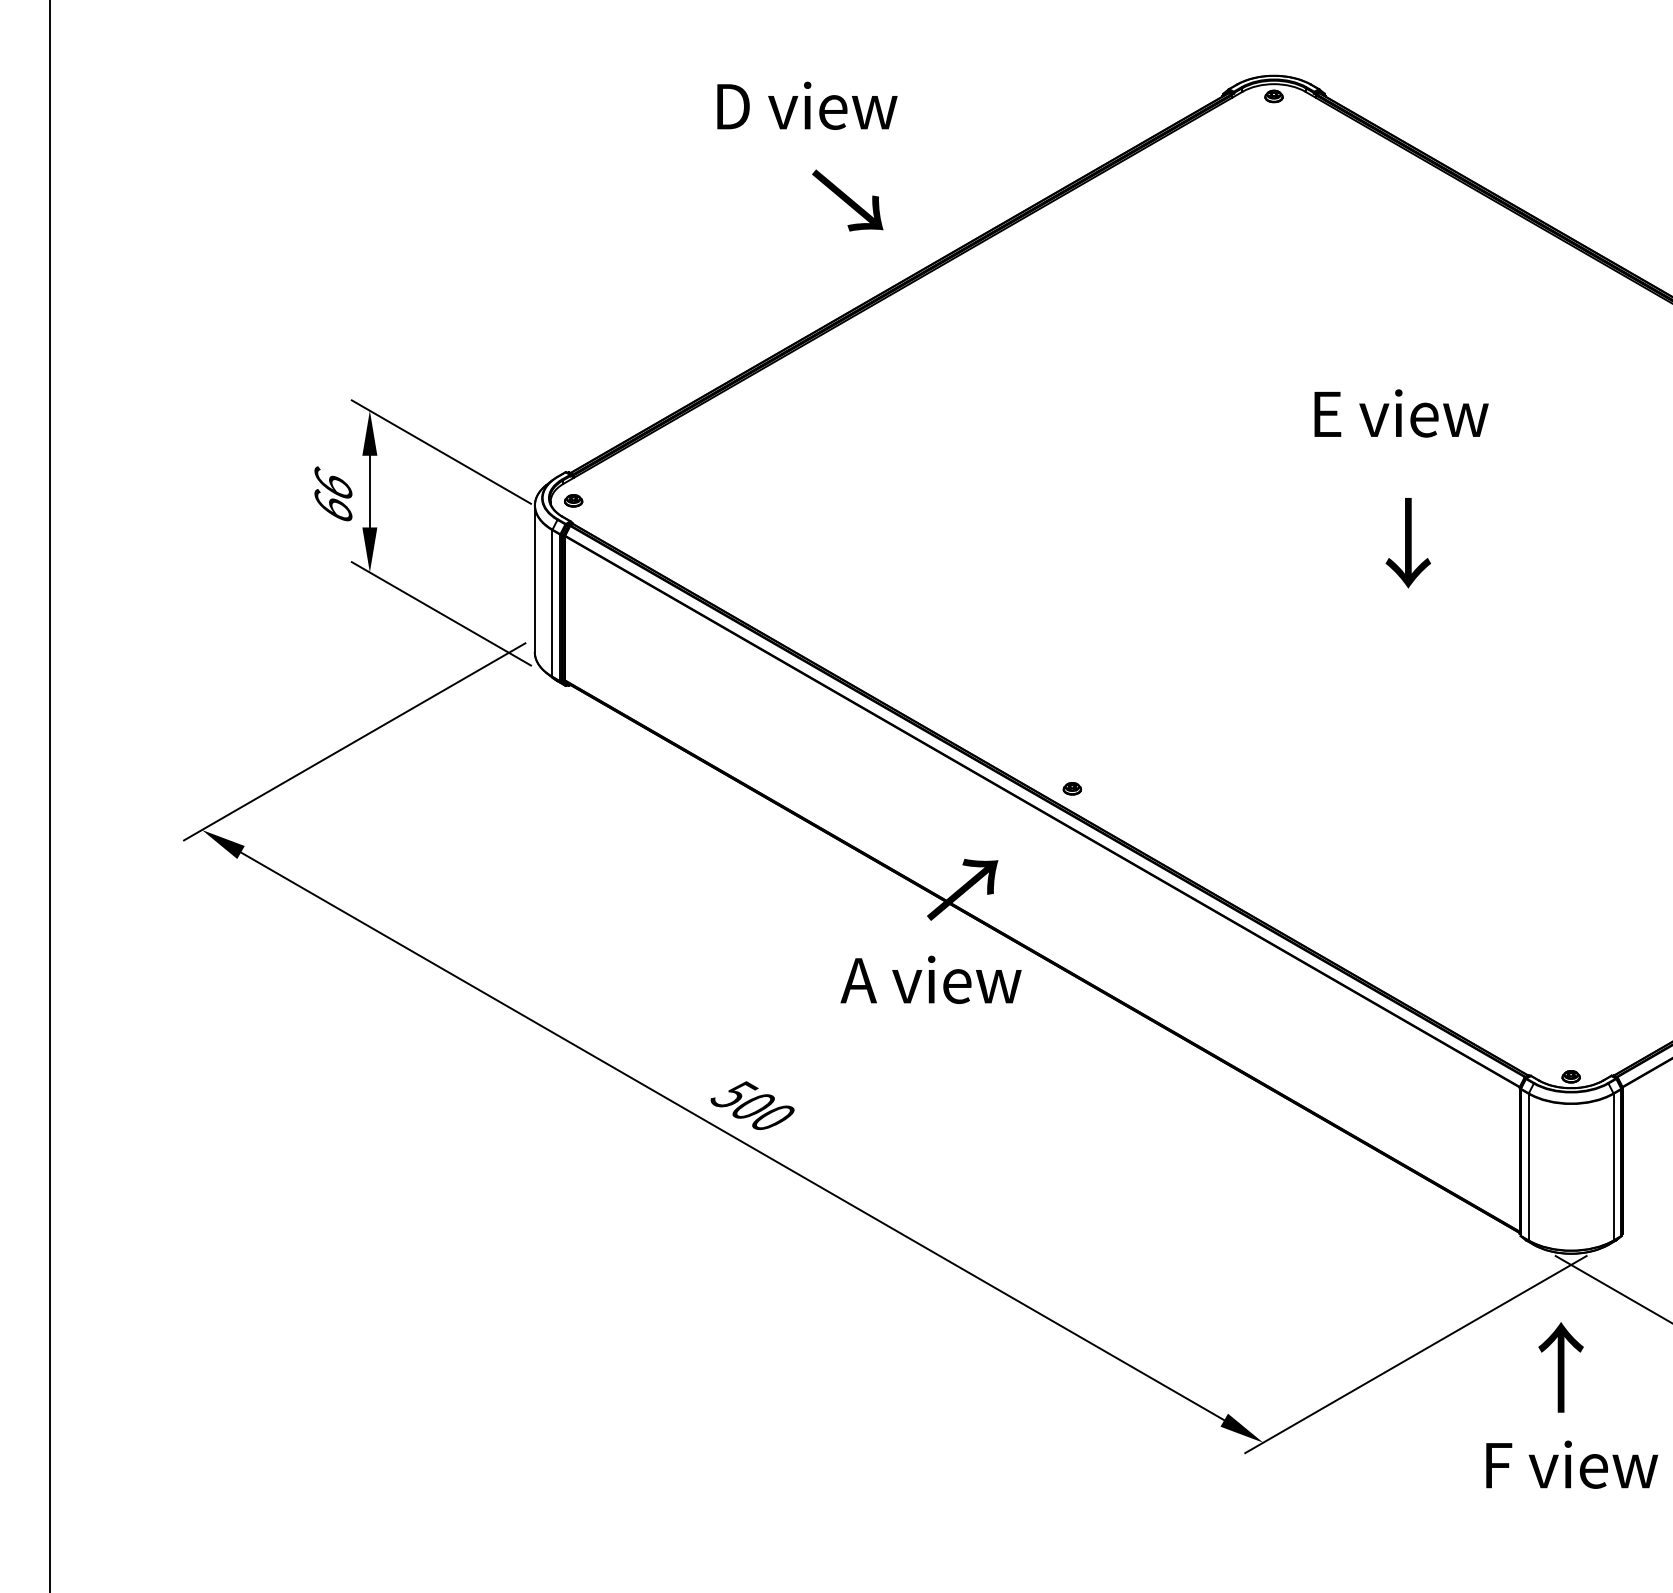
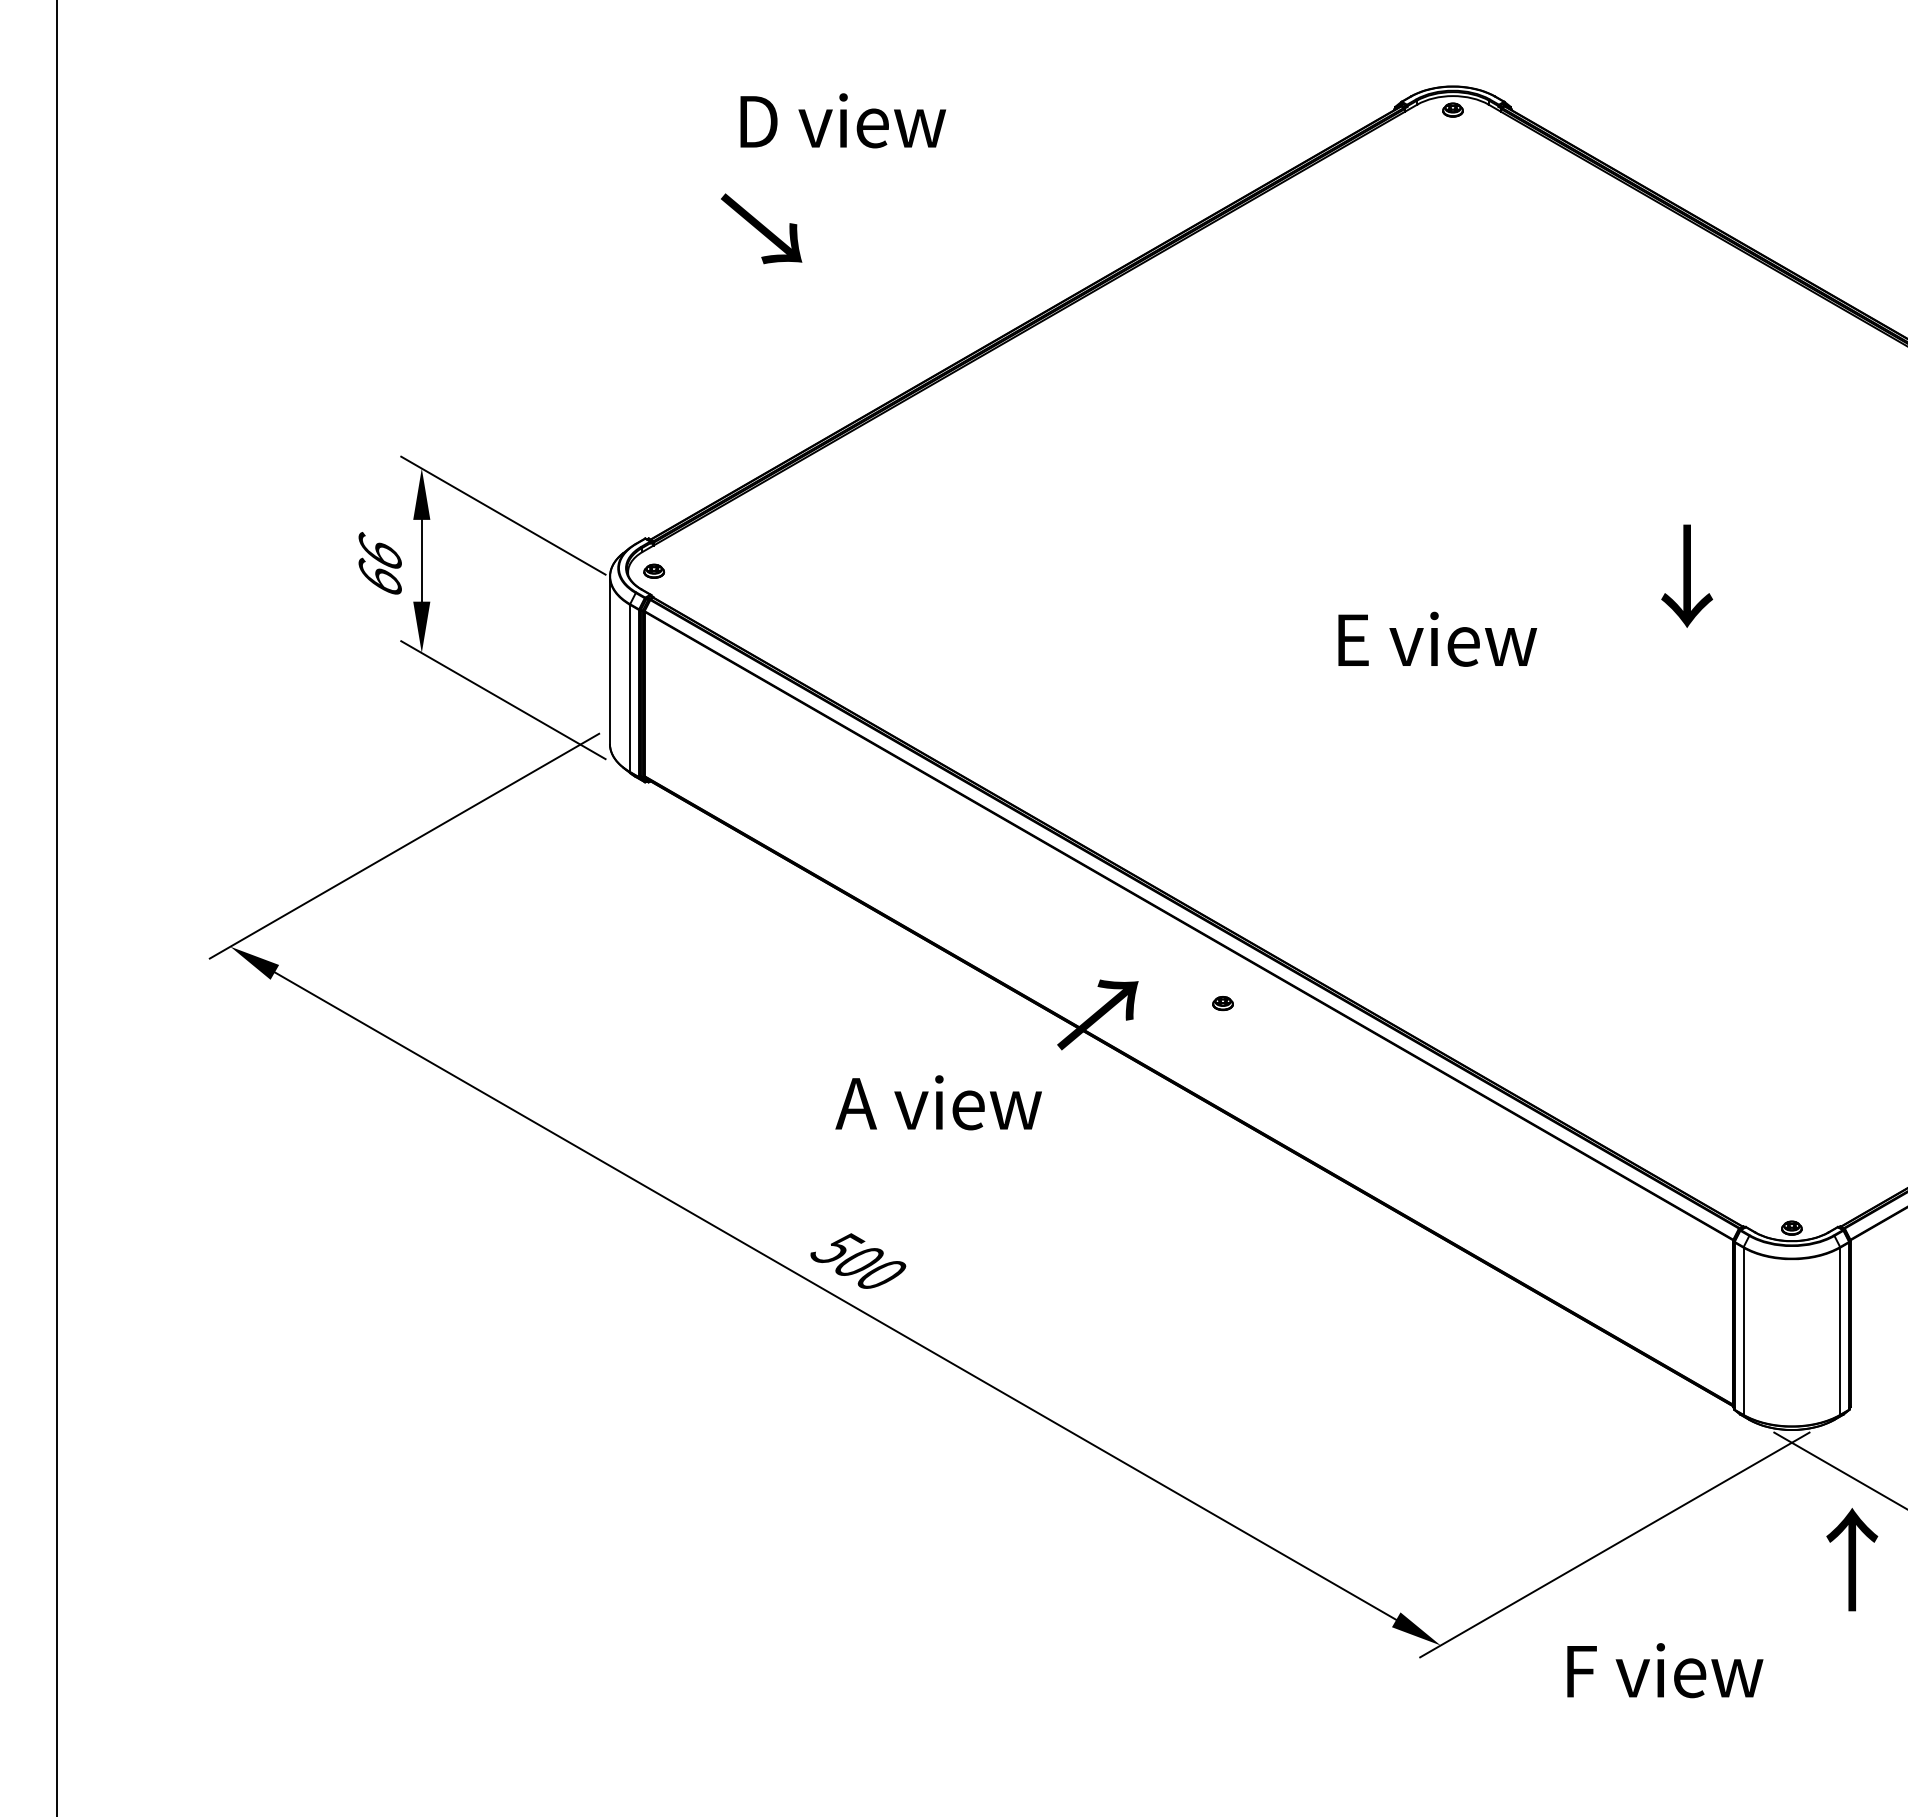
text: (807, 105) -> (843, 120), moved
text: (847, 200) -> (761, 228), moved
text: (1401, 413) -> (1437, 639), moved
text: (1407, 543) -> (1686, 576), moved
part: (1071, 788) -> (1222, 1003), moved
text: (930, 979) -> (938, 1102), moved
text: (1560, 1367) -> (1851, 1559), moved
text: (1572, 1464) -> (1665, 1670), moved

